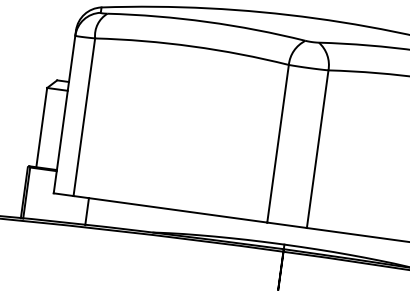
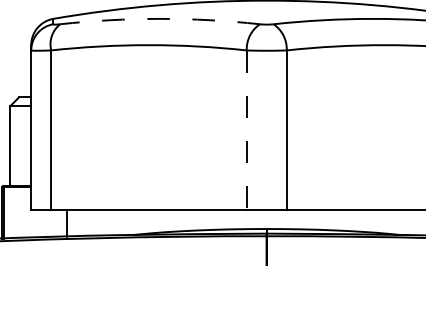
arc: (207, 21) -> (160, 18), solid -> dashed
line: (277, 143) -> (246, 129), solid -> dashed

